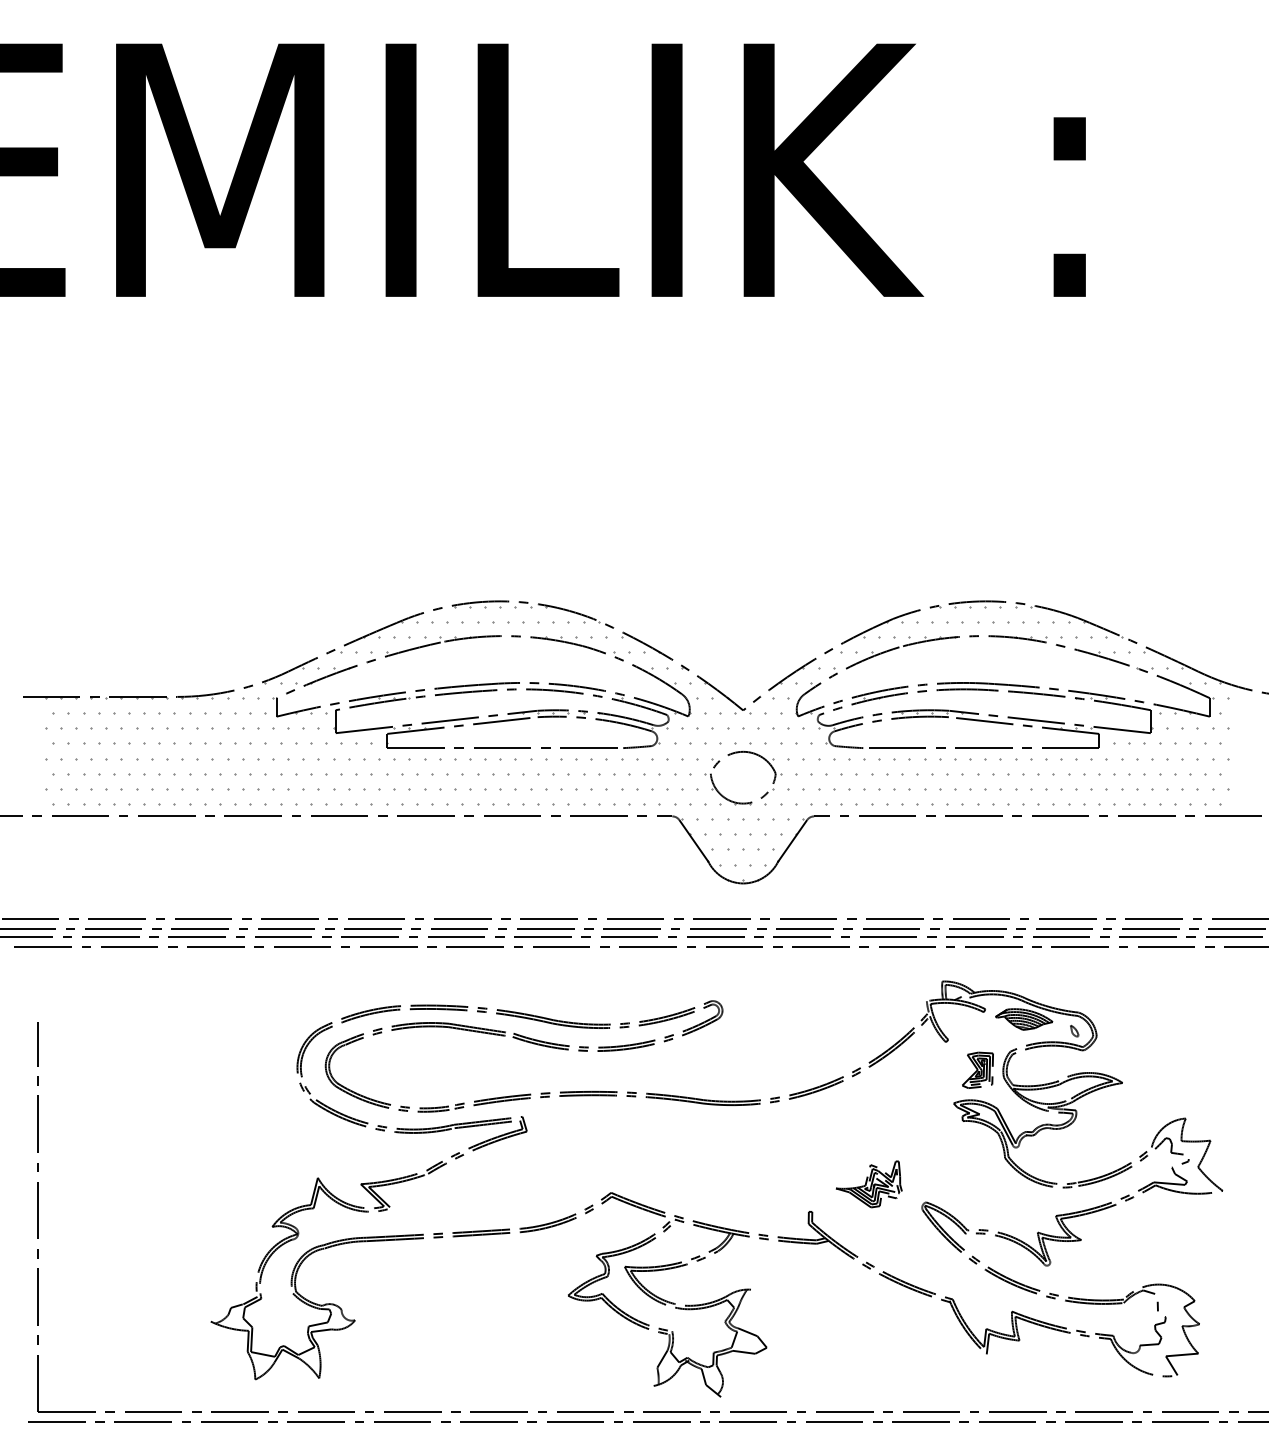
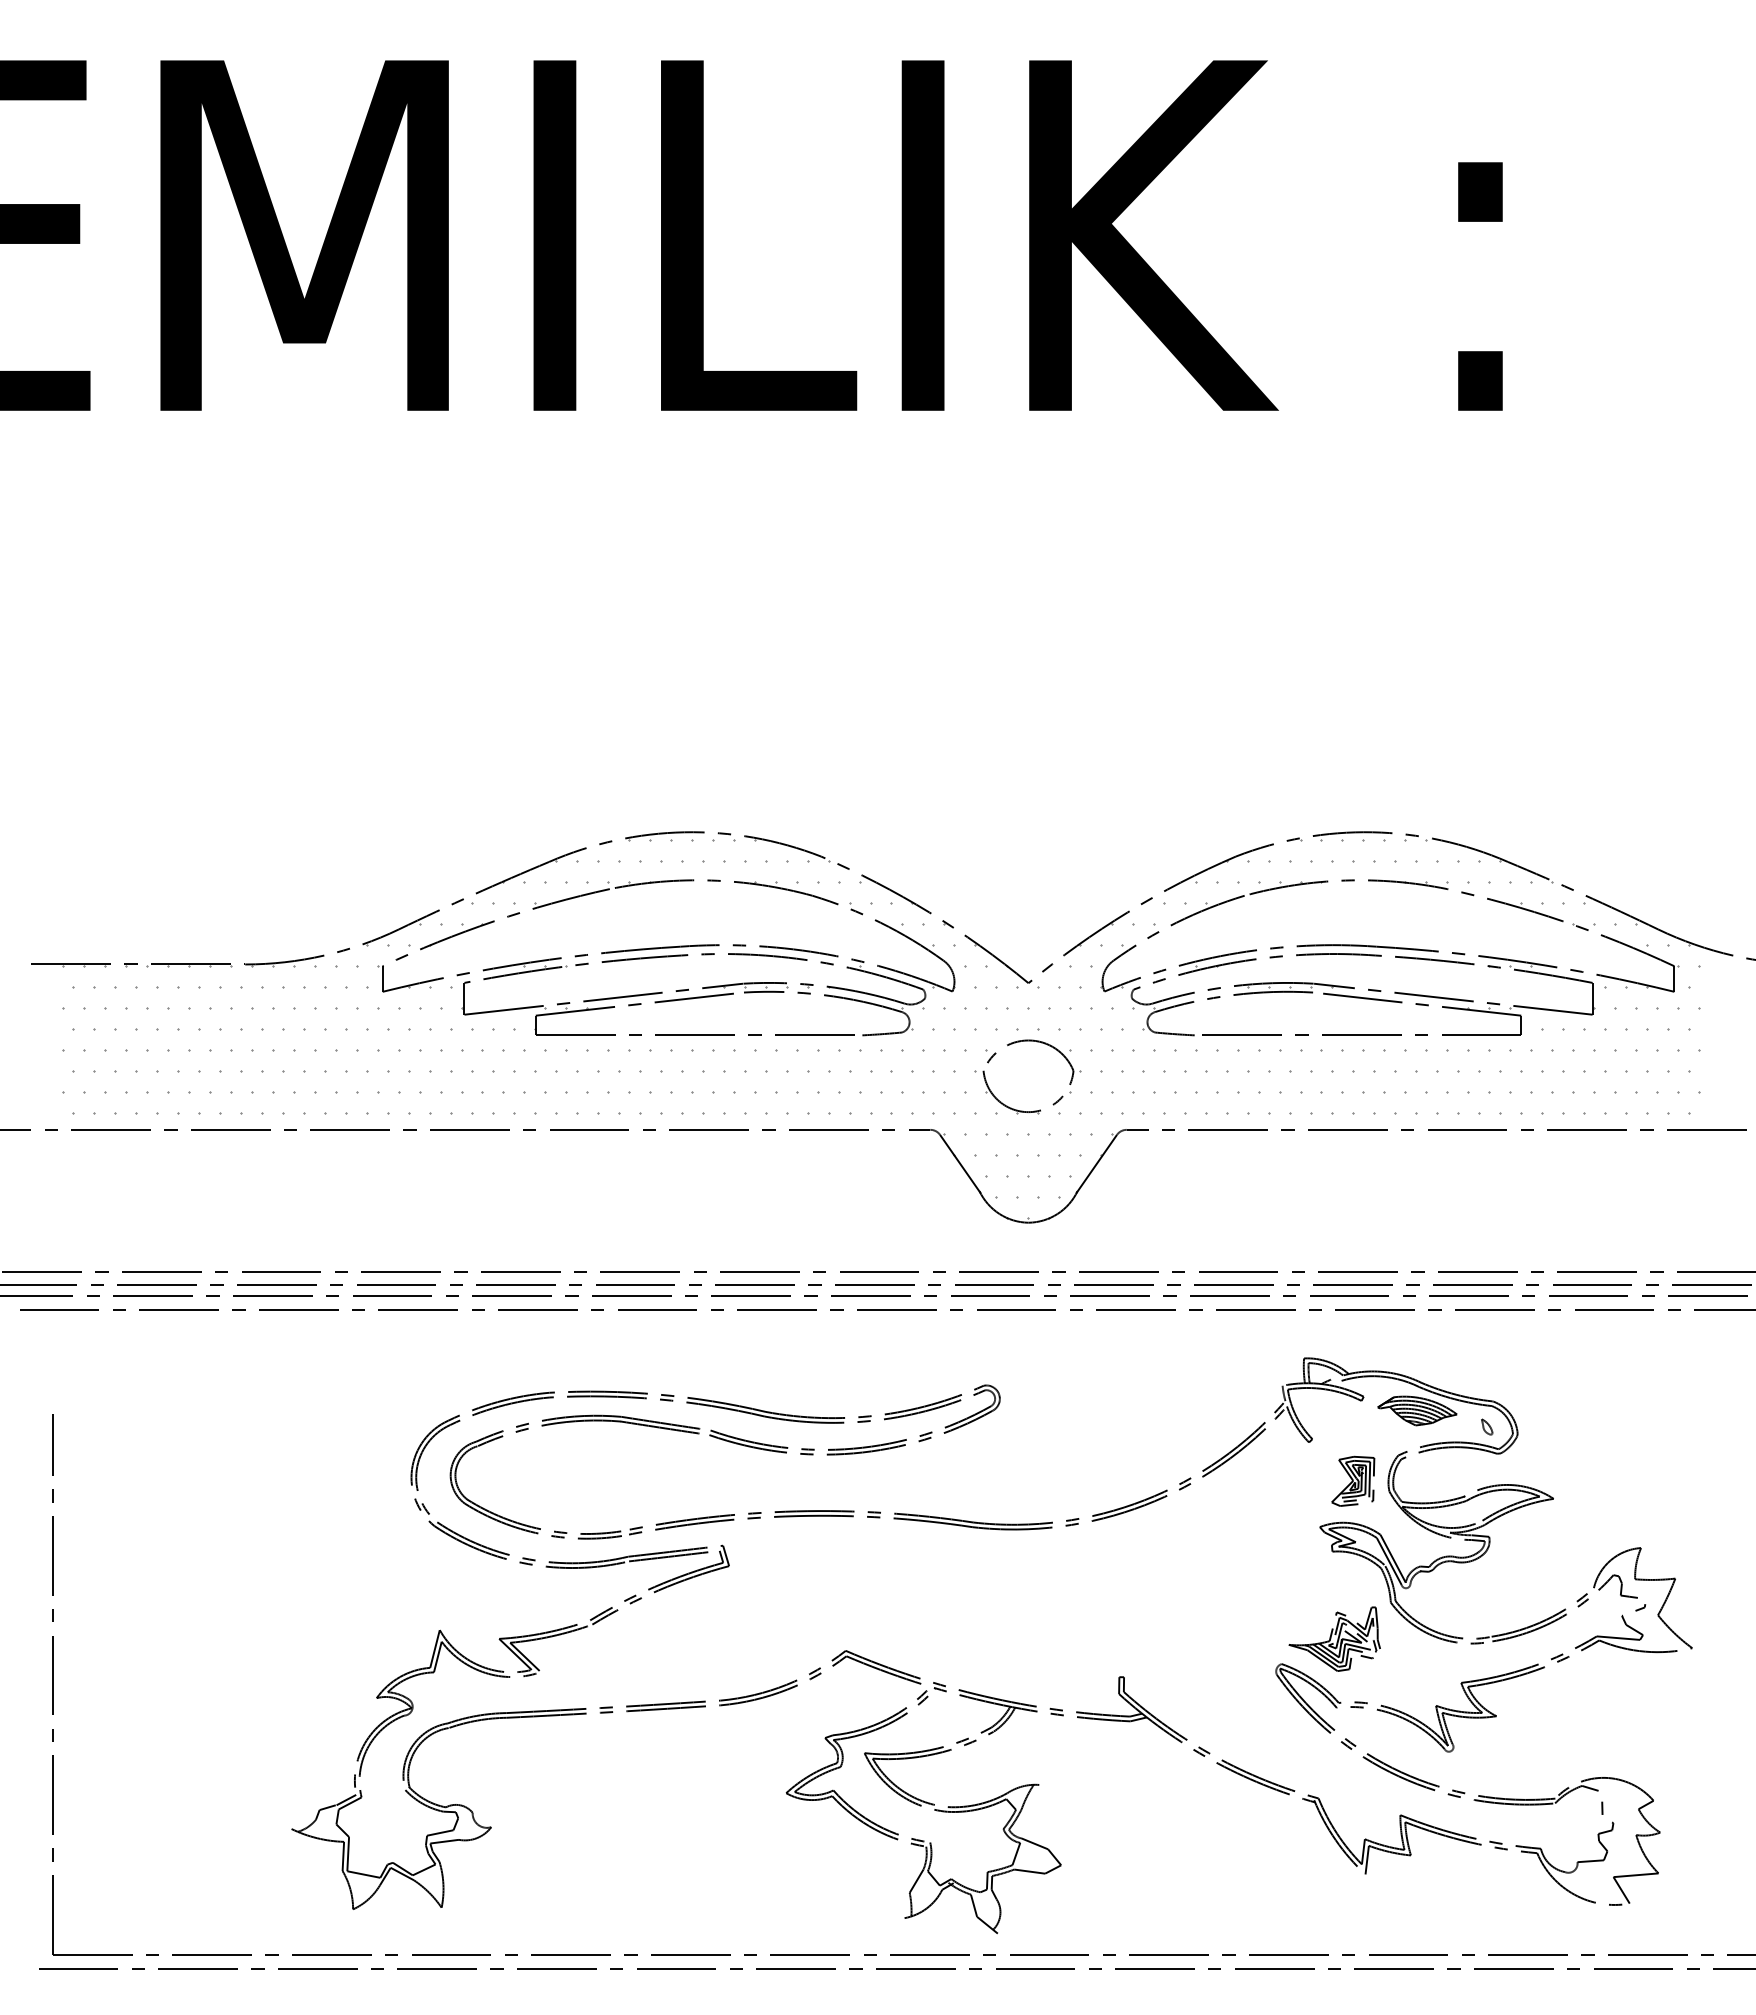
part: (868, 1183) -> (1334, 1638), moved

